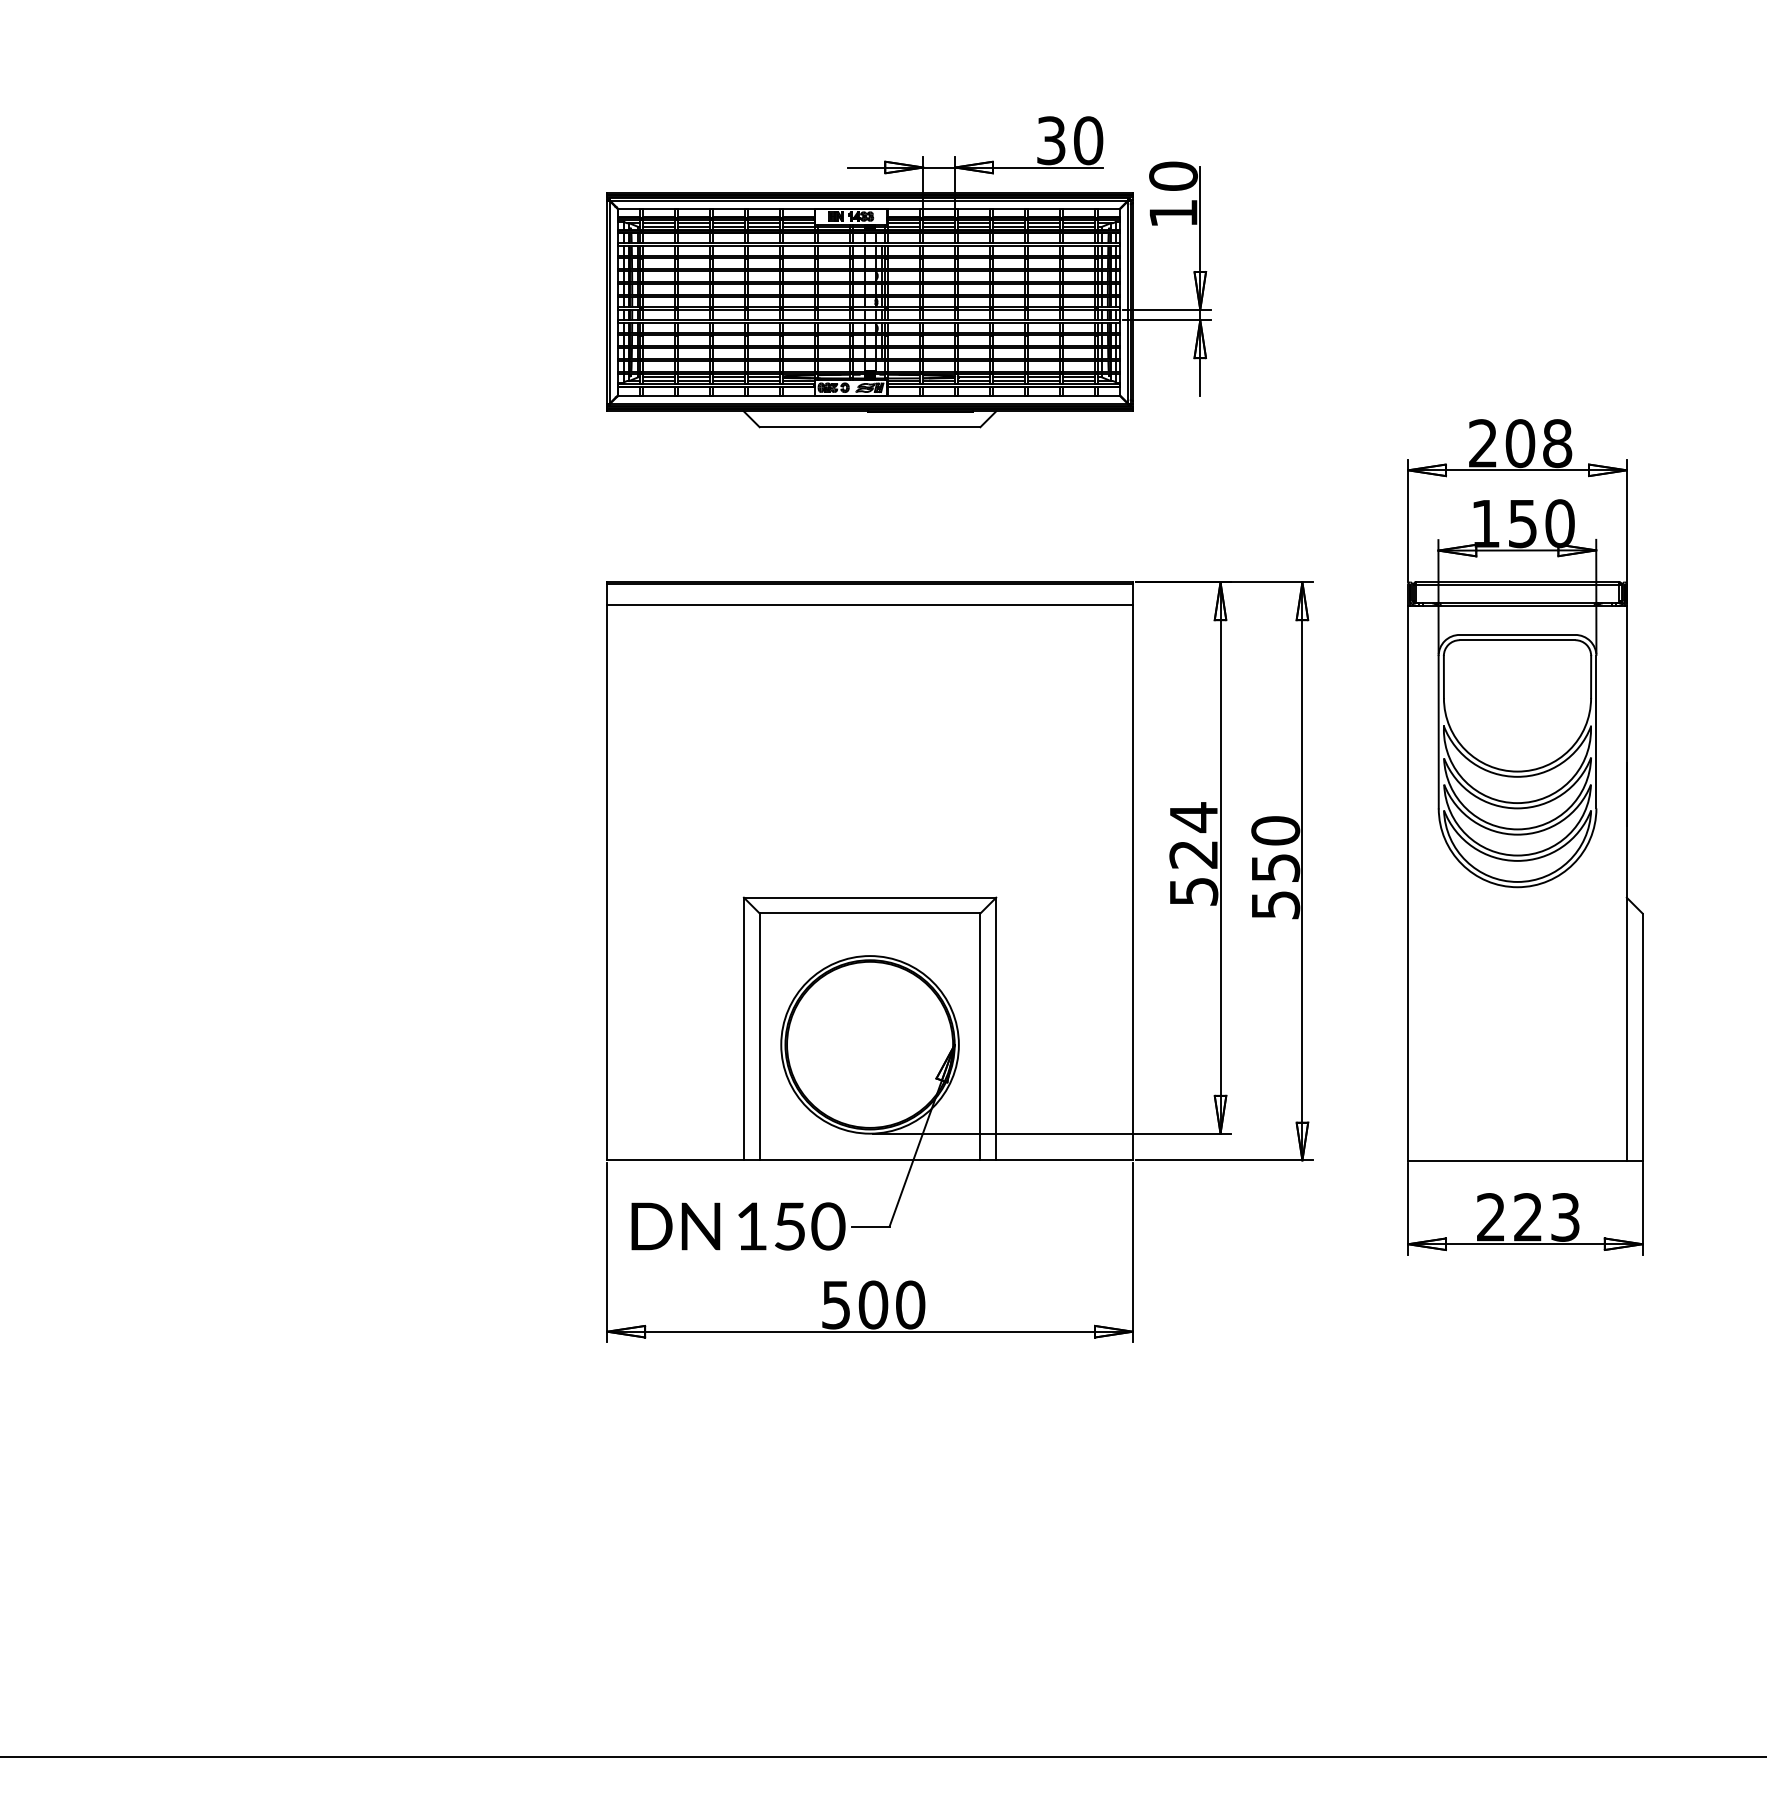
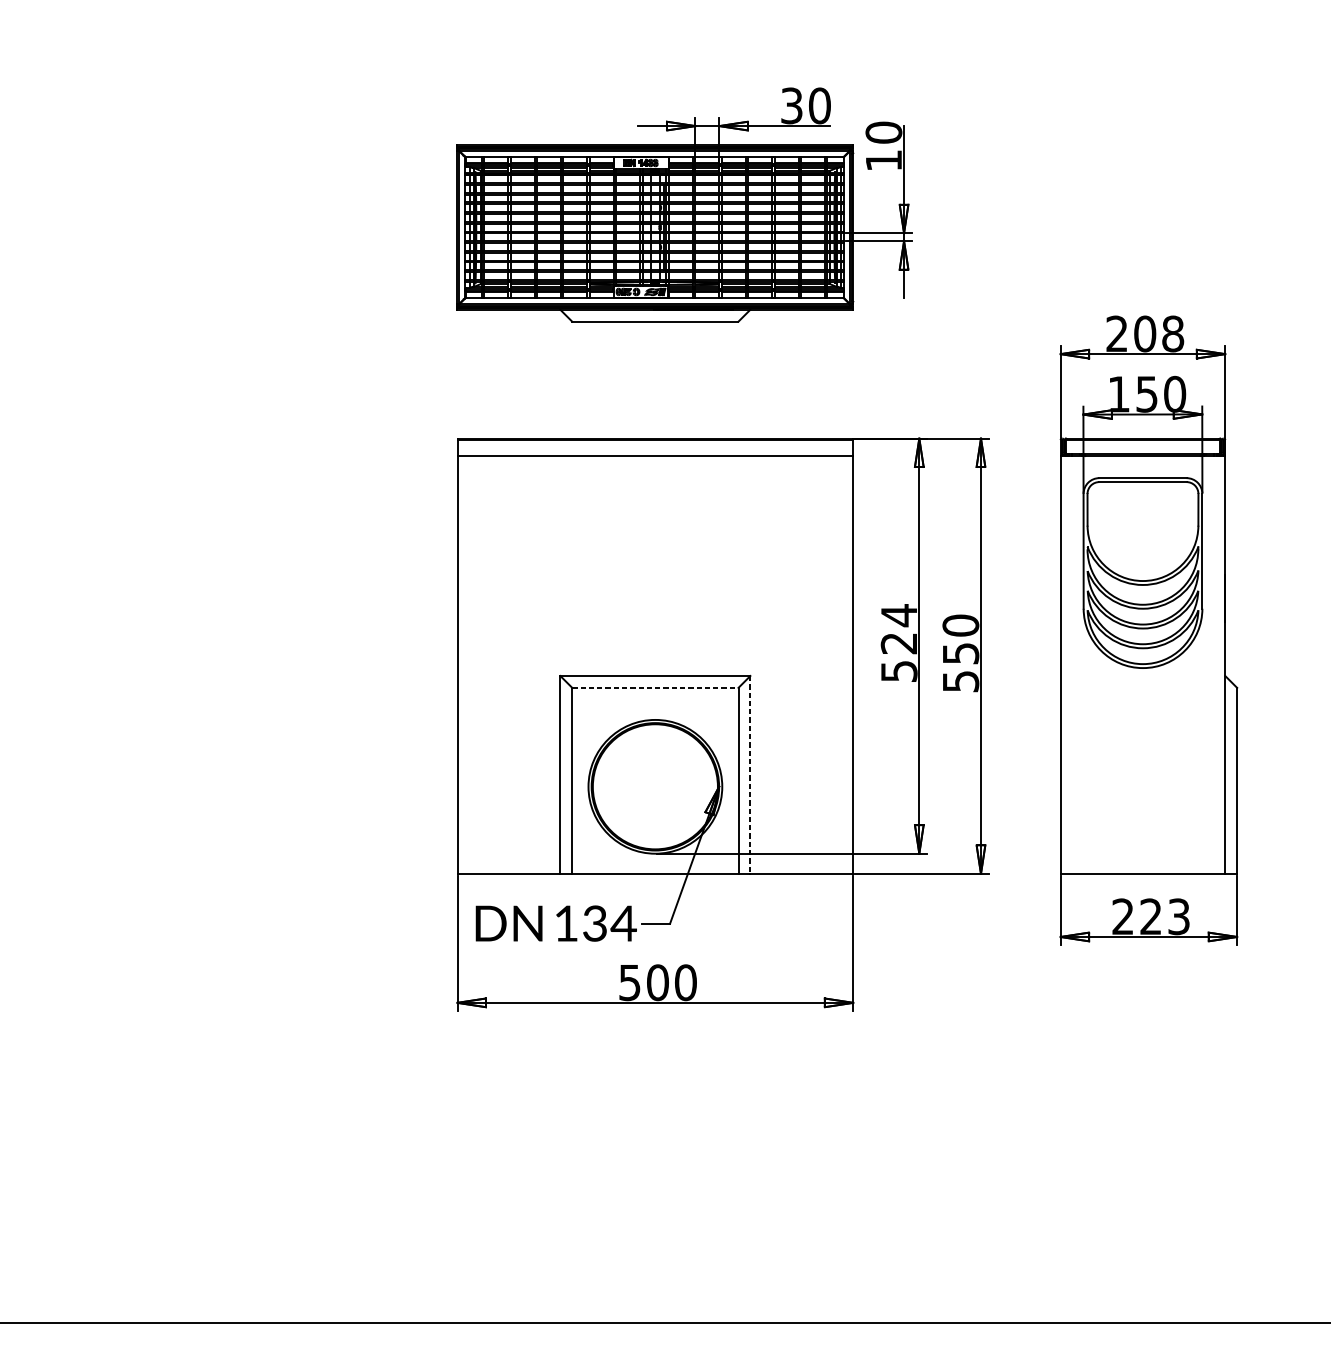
line: (870, 913) -> (655, 687), solid -> dashed
line: (996, 1029) -> (750, 775), solid -> dashed
text: (809, 1226) -> (609, 923), 150 -> 134

